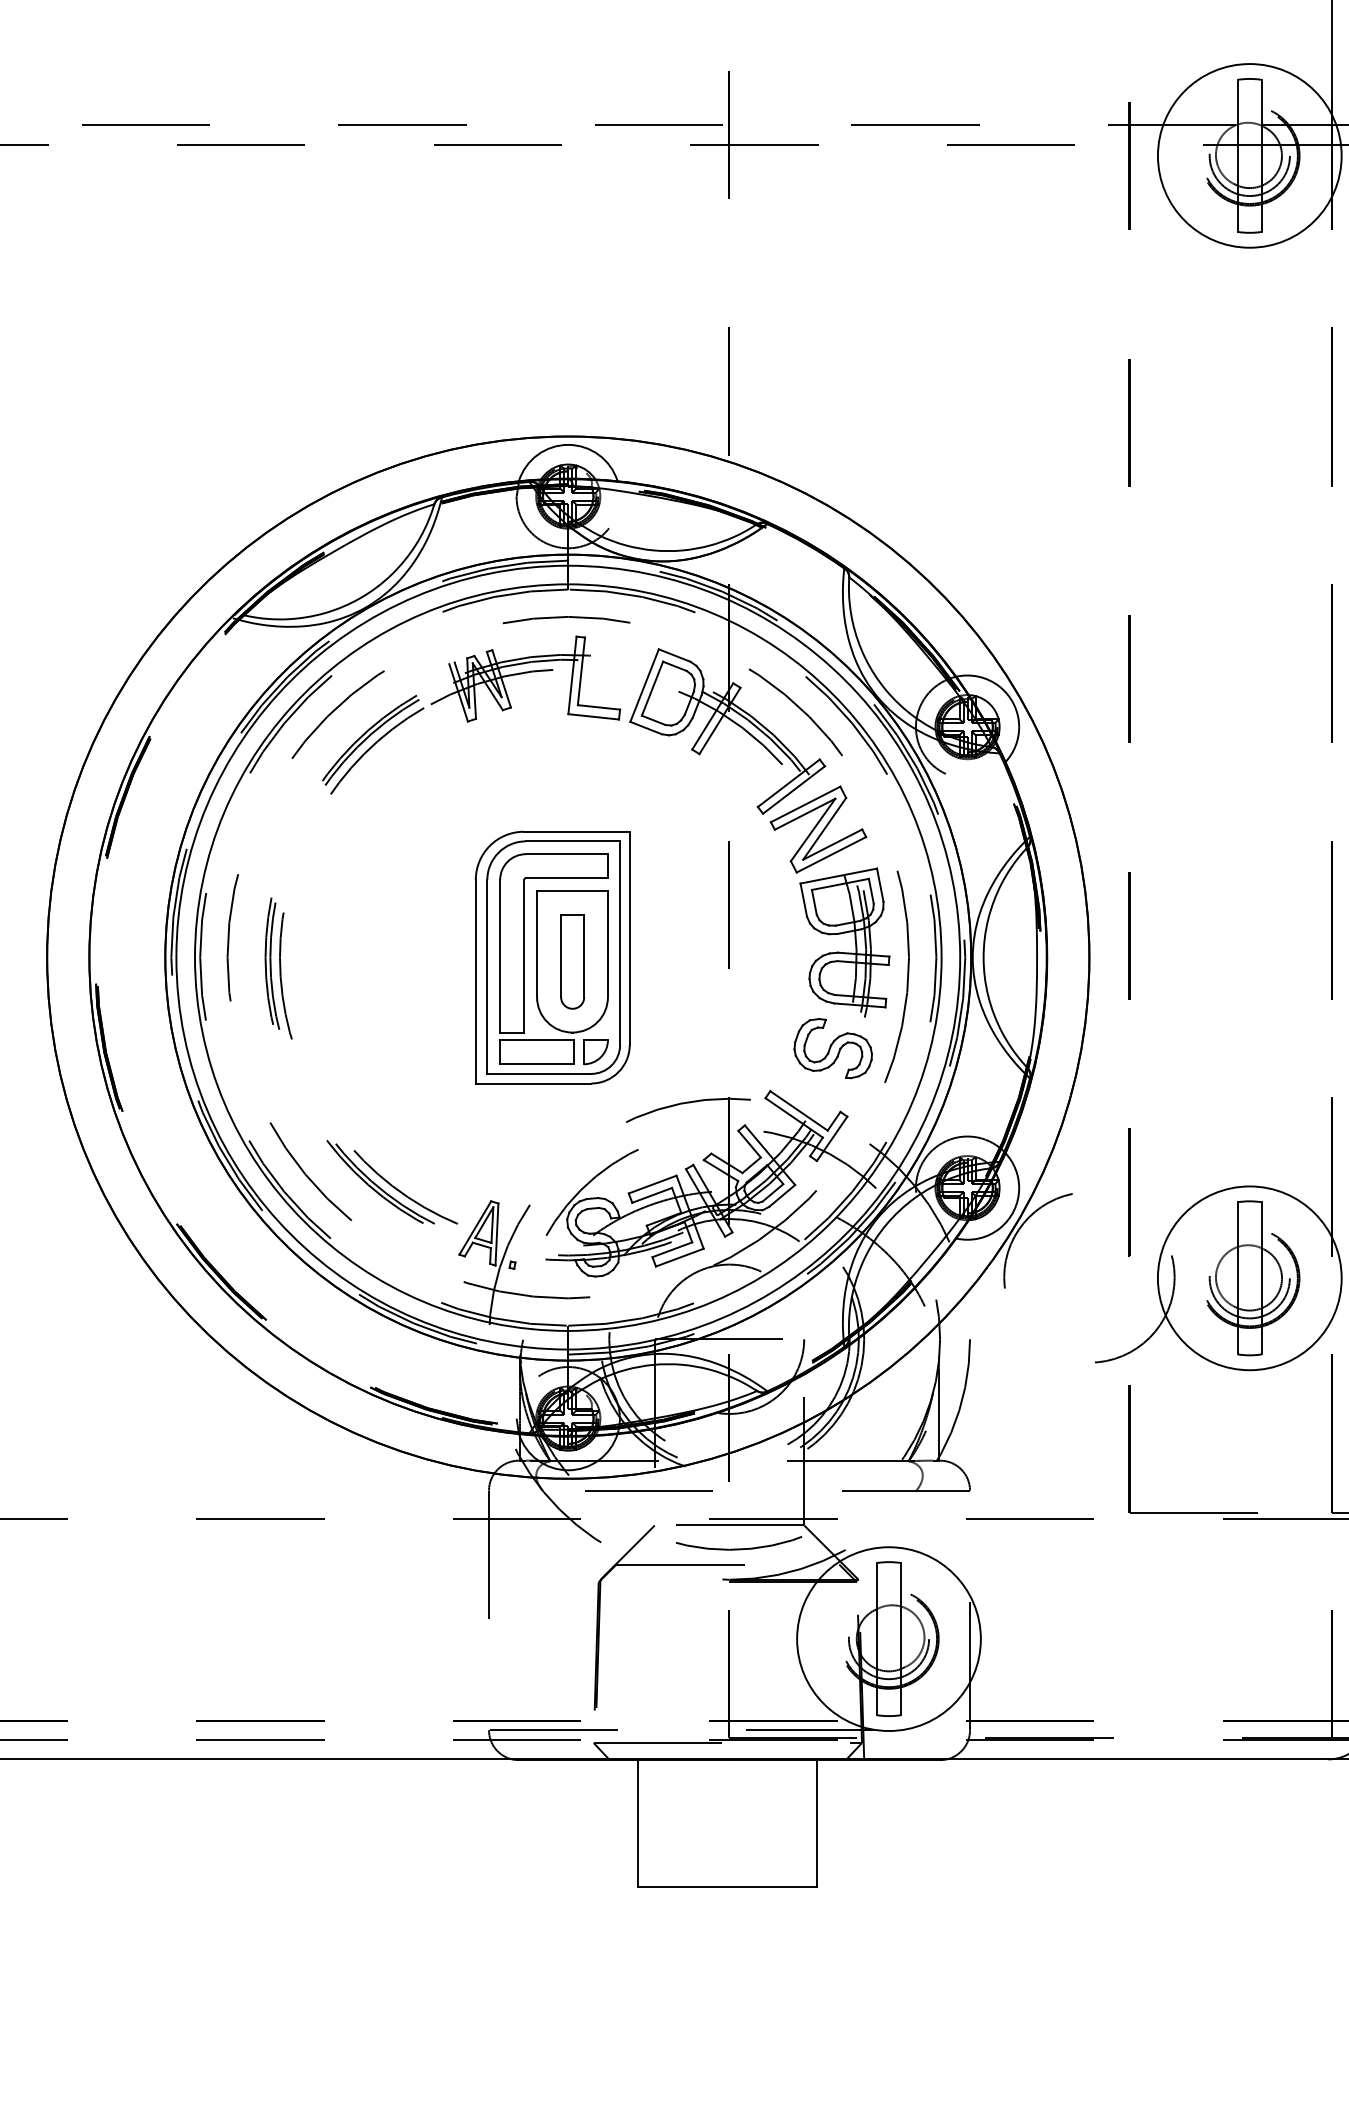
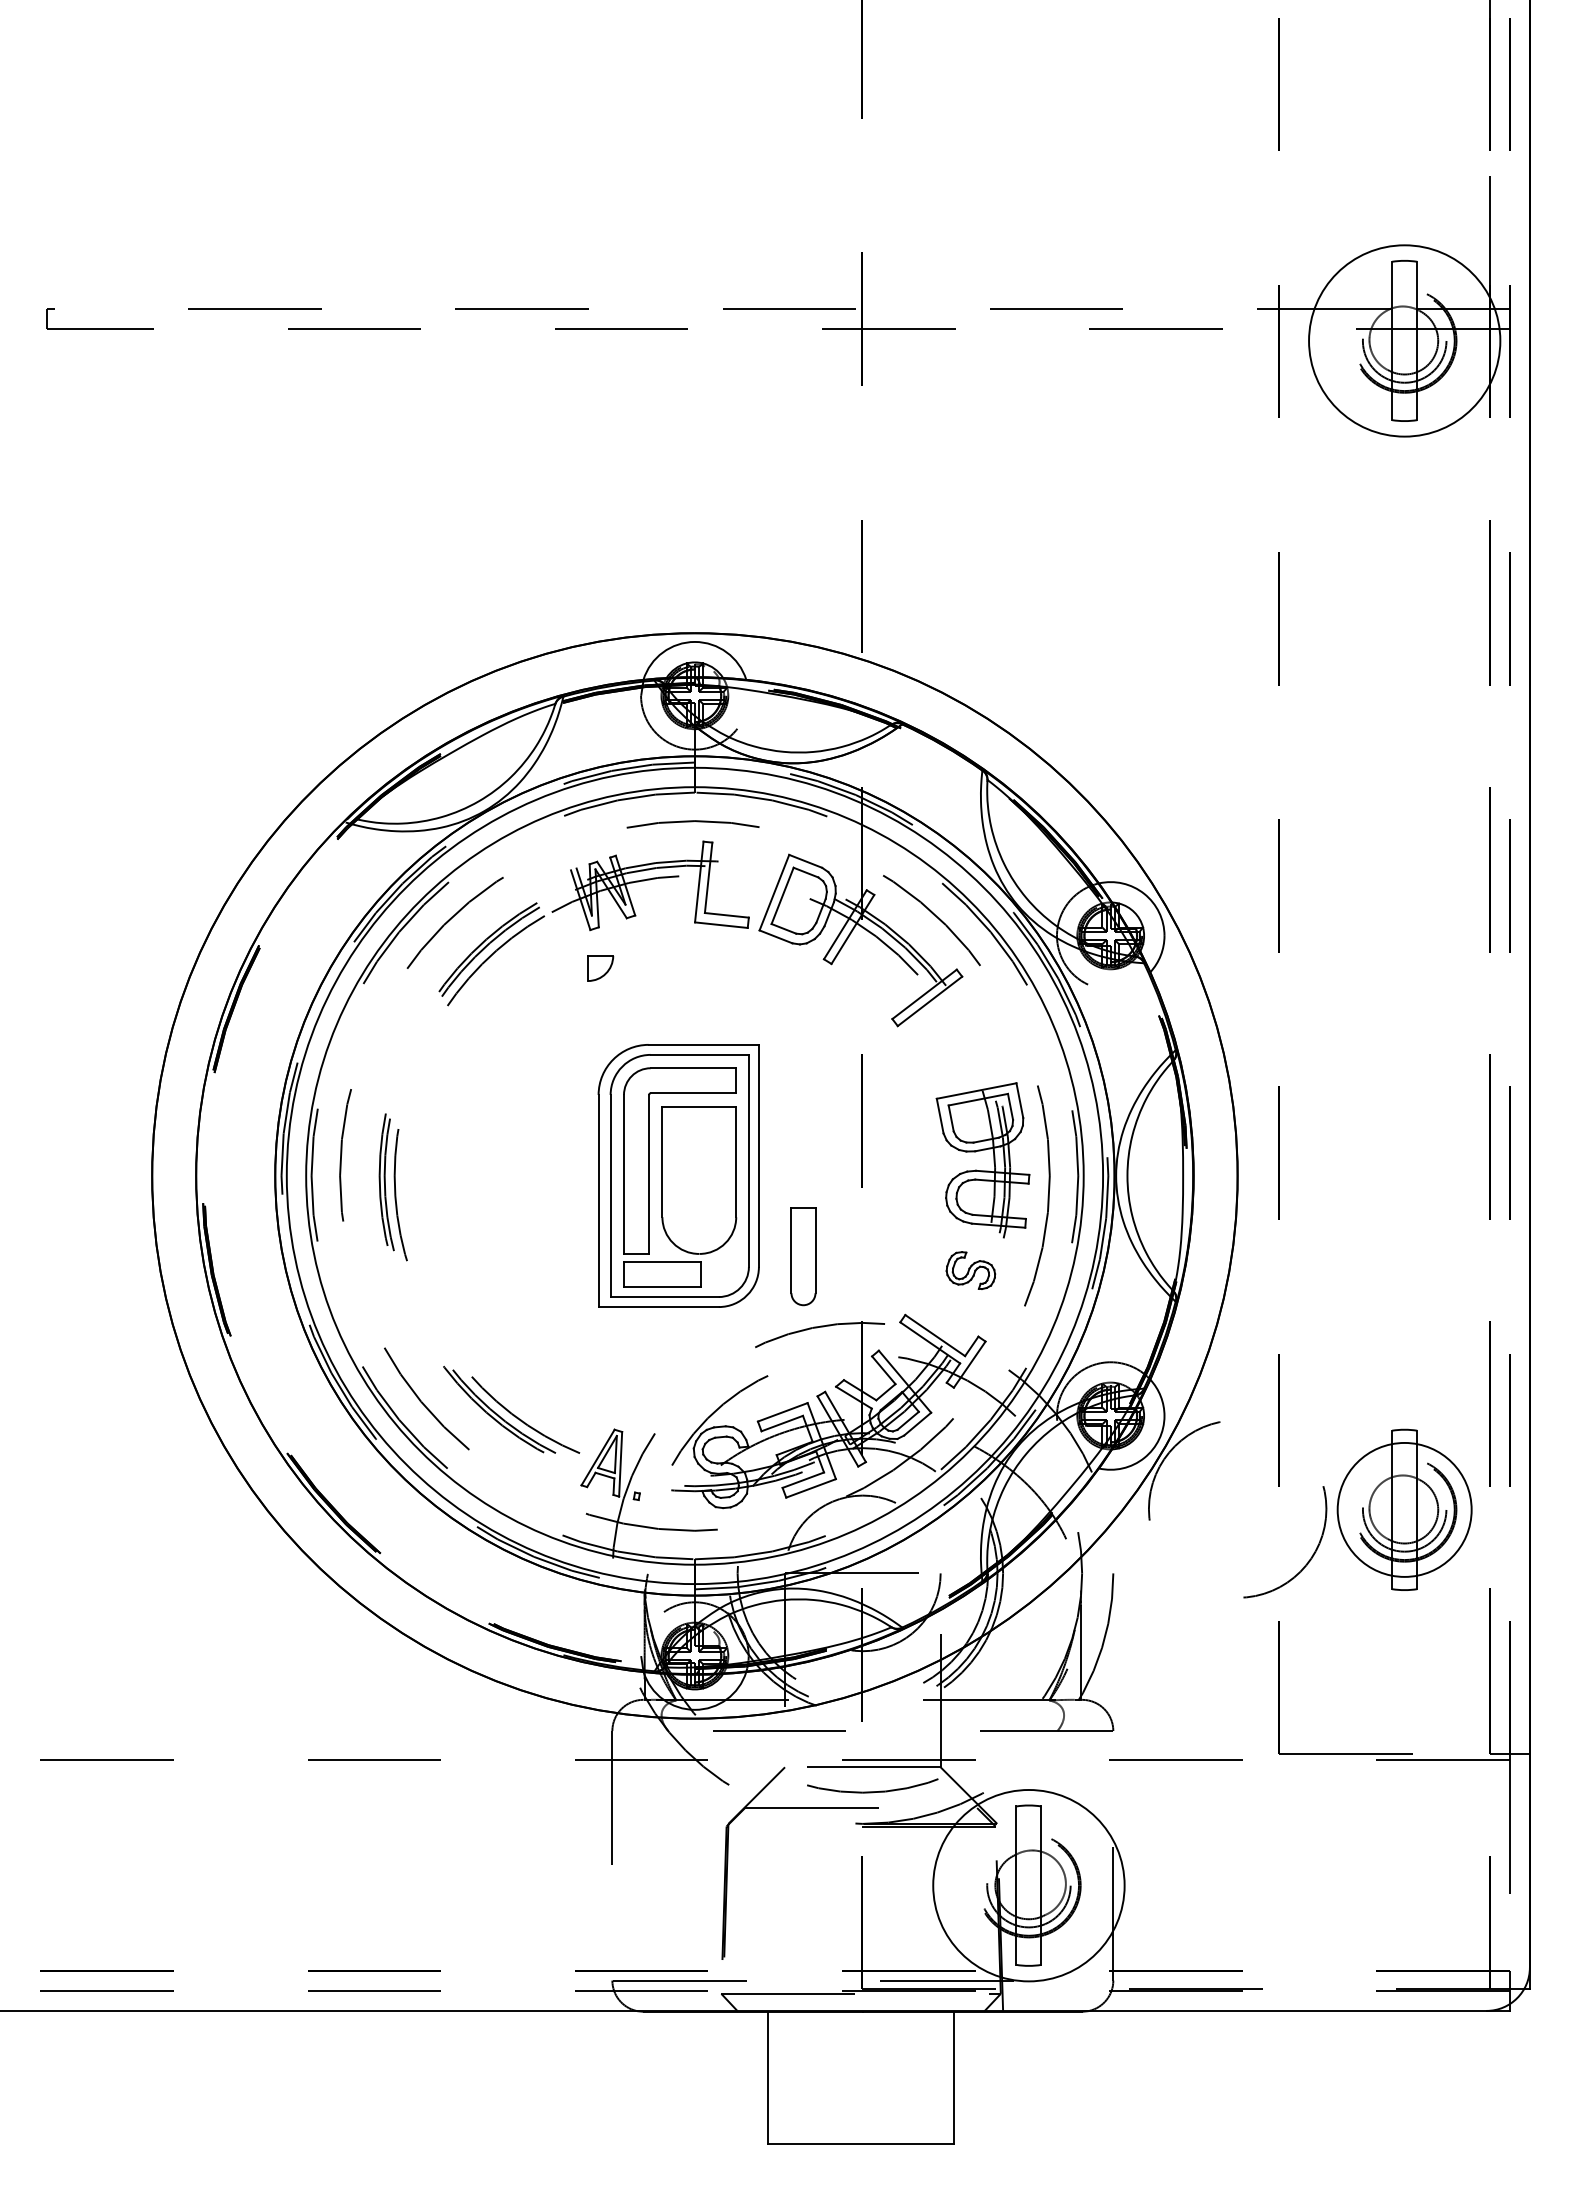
part: (818, 829) -> (955, 1042), removed
part: (572, 962) -> (803, 1256), moved
part: (832, 1048) -> (970, 1270), size x0.6
part: (595, 1052) -> (600, 968), moved
circle: (1249, 1277) -> (1404, 1509), size x0.7

